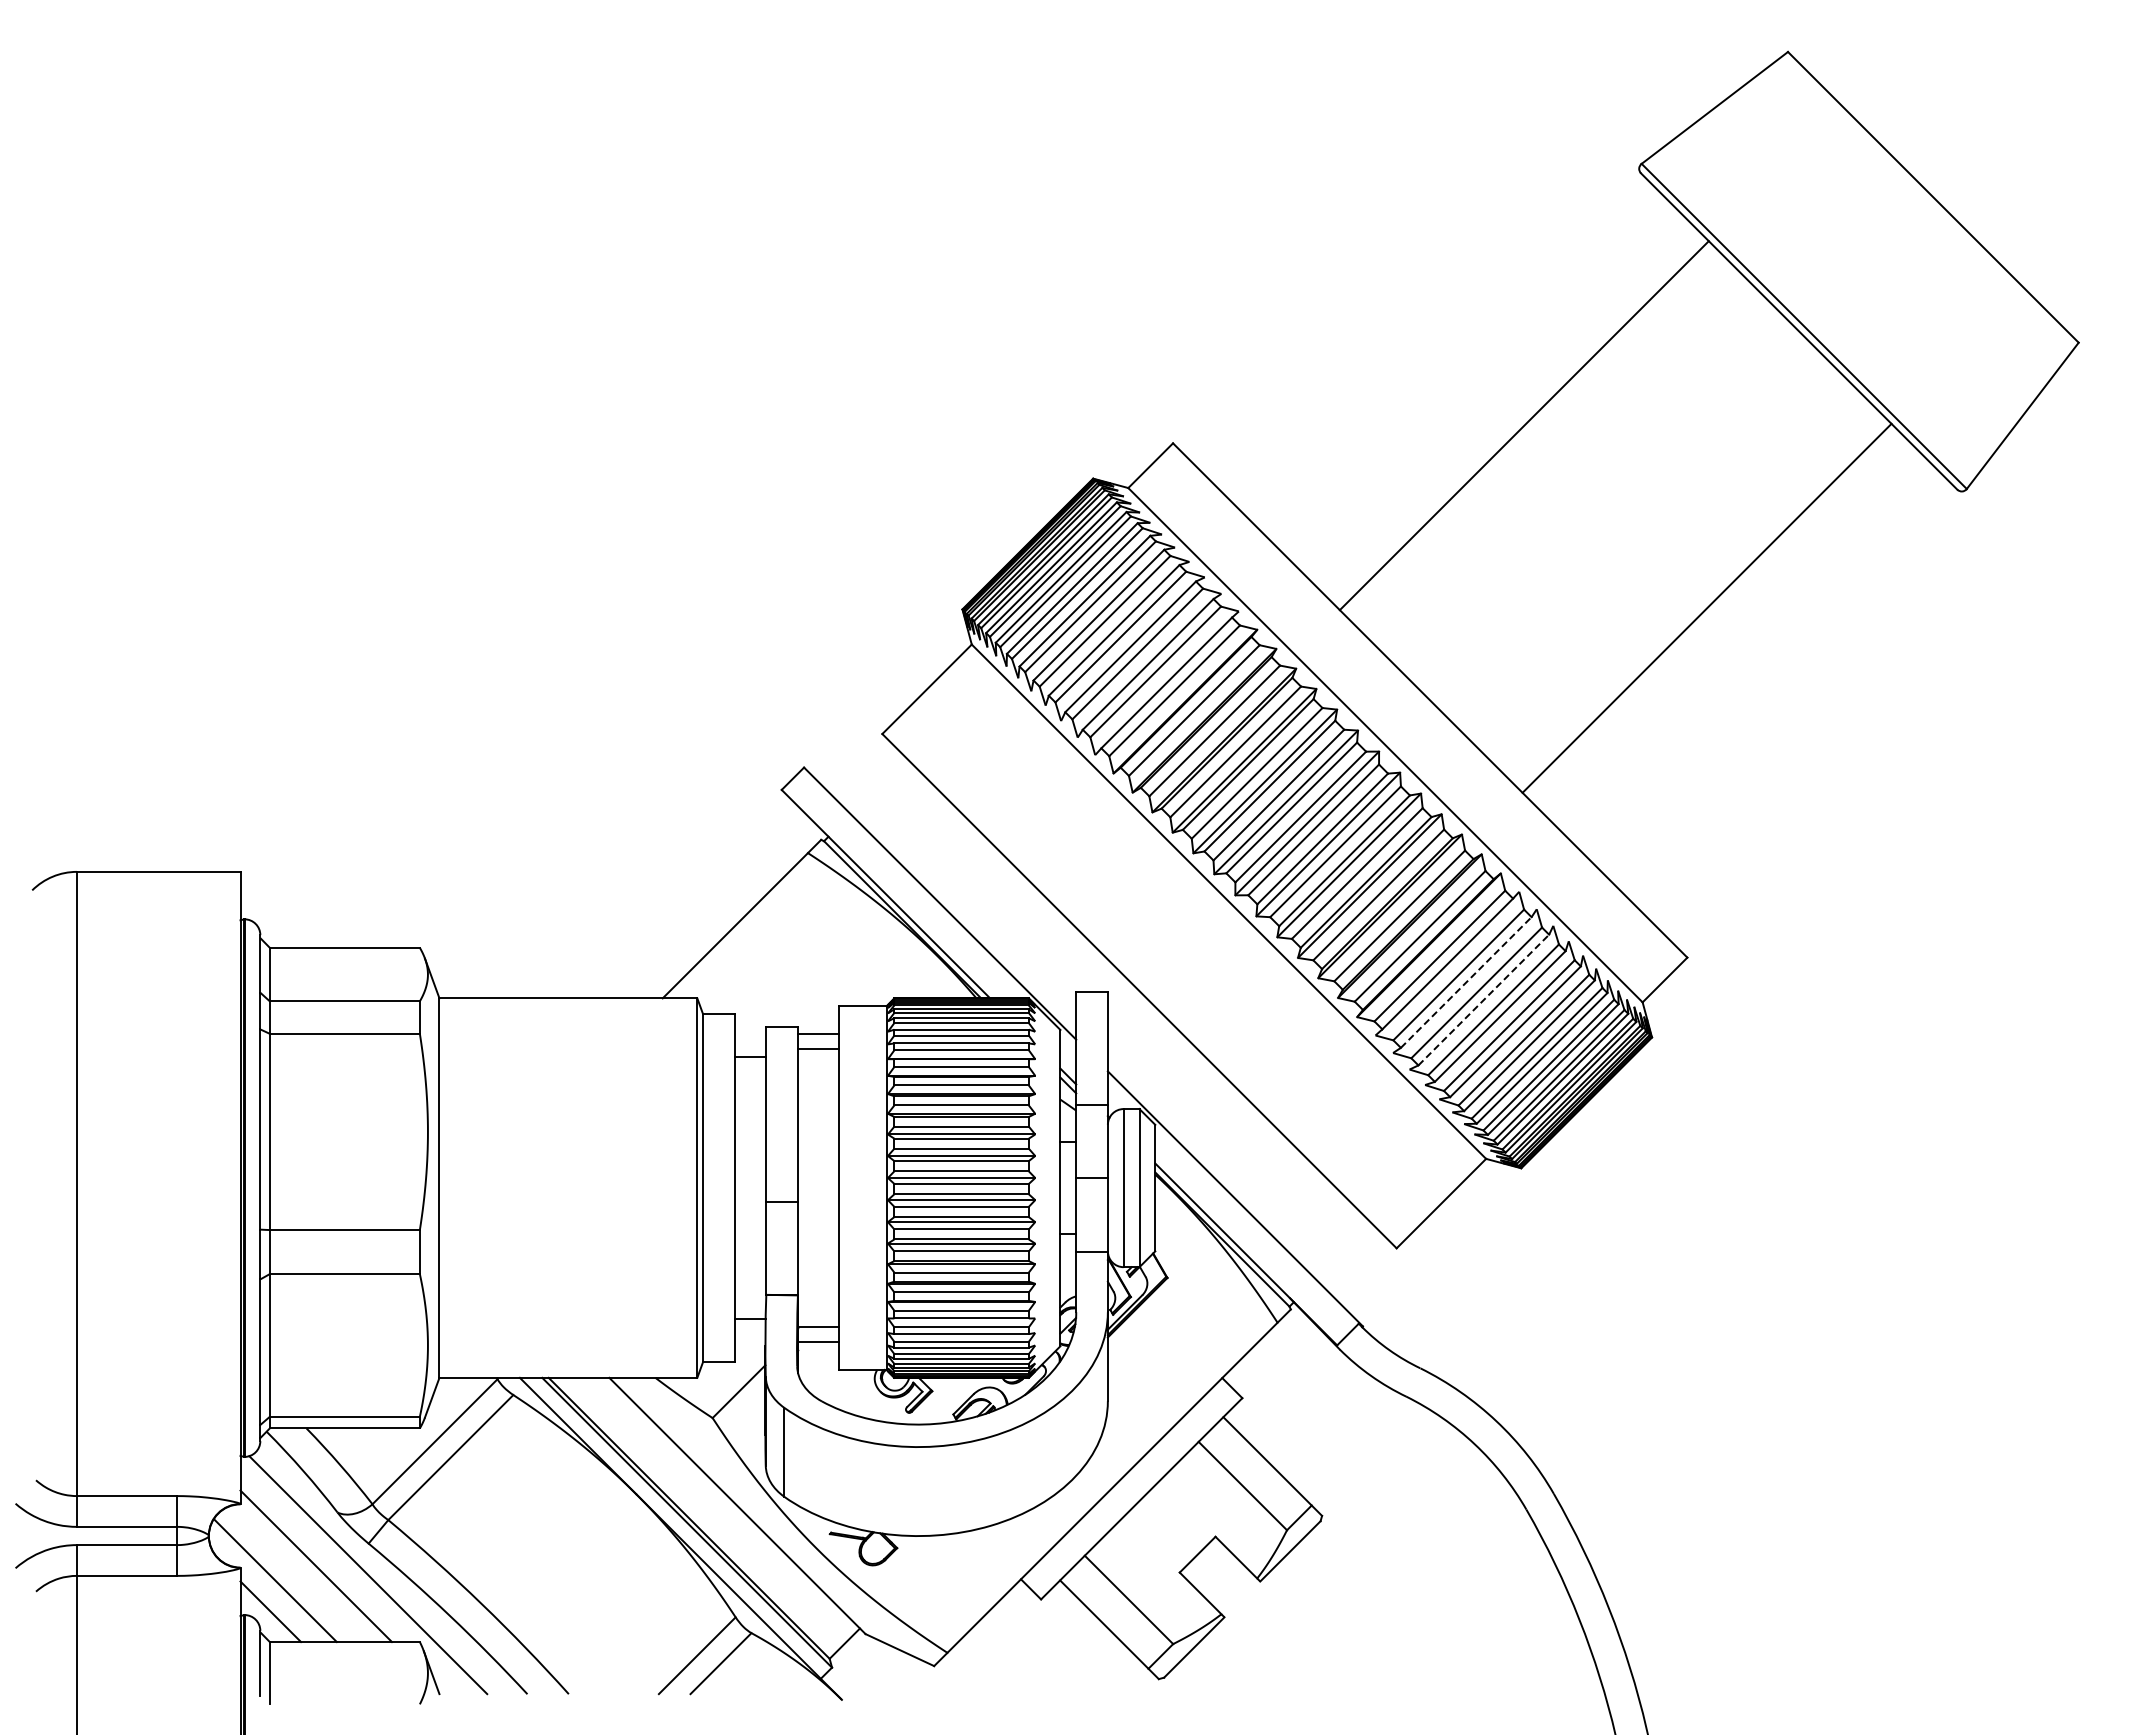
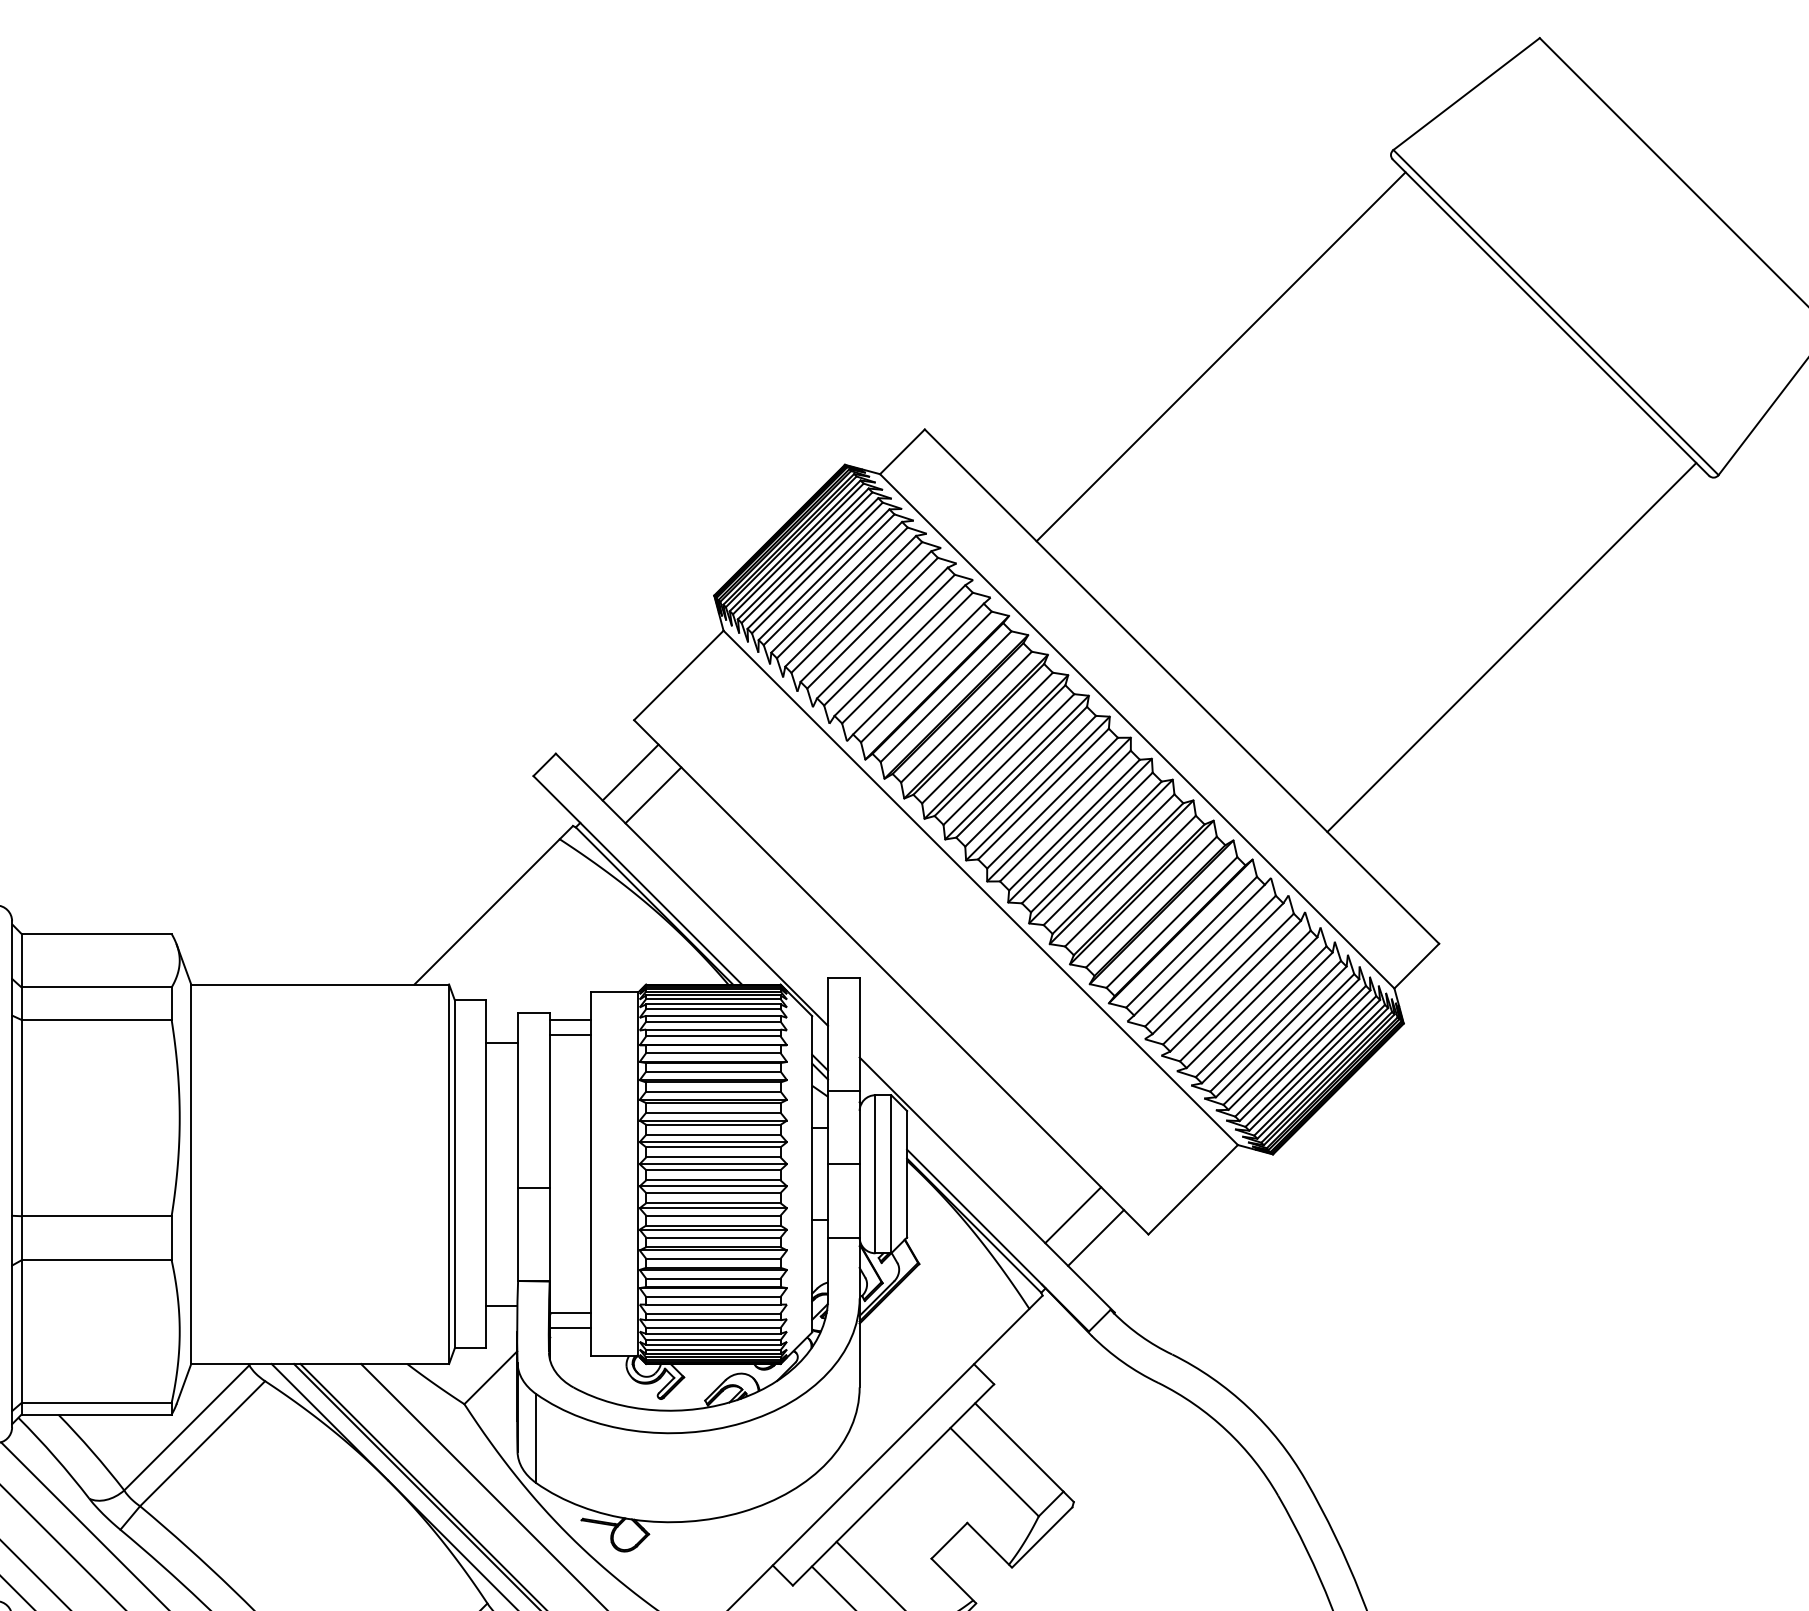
line: (1523, 425) -> (1220, 356), moved
line: (1706, 607) -> (1511, 646), moved
line: (878, 786) -> (630, 772), added
line: (901, 809) -> (653, 795), added
line: (1466, 982) -> (1218, 968), dashed -> solid
line: (1484, 999) -> (1236, 985), dashed -> solid
line: (1321, 1229) -> (1073, 1215), added
line: (1344, 1251) -> (1096, 1237), added

